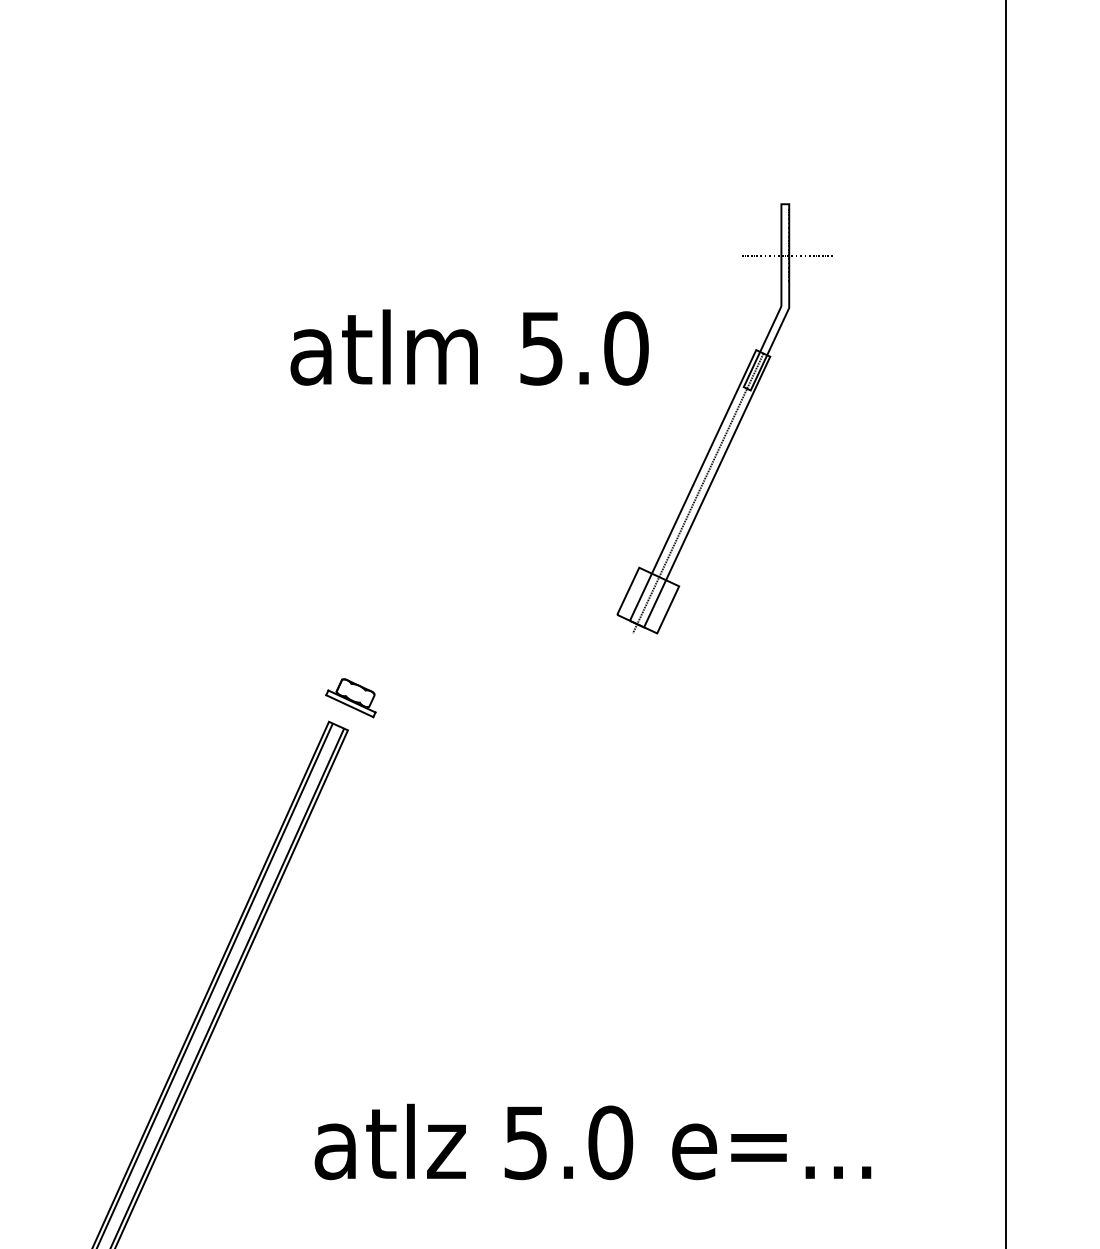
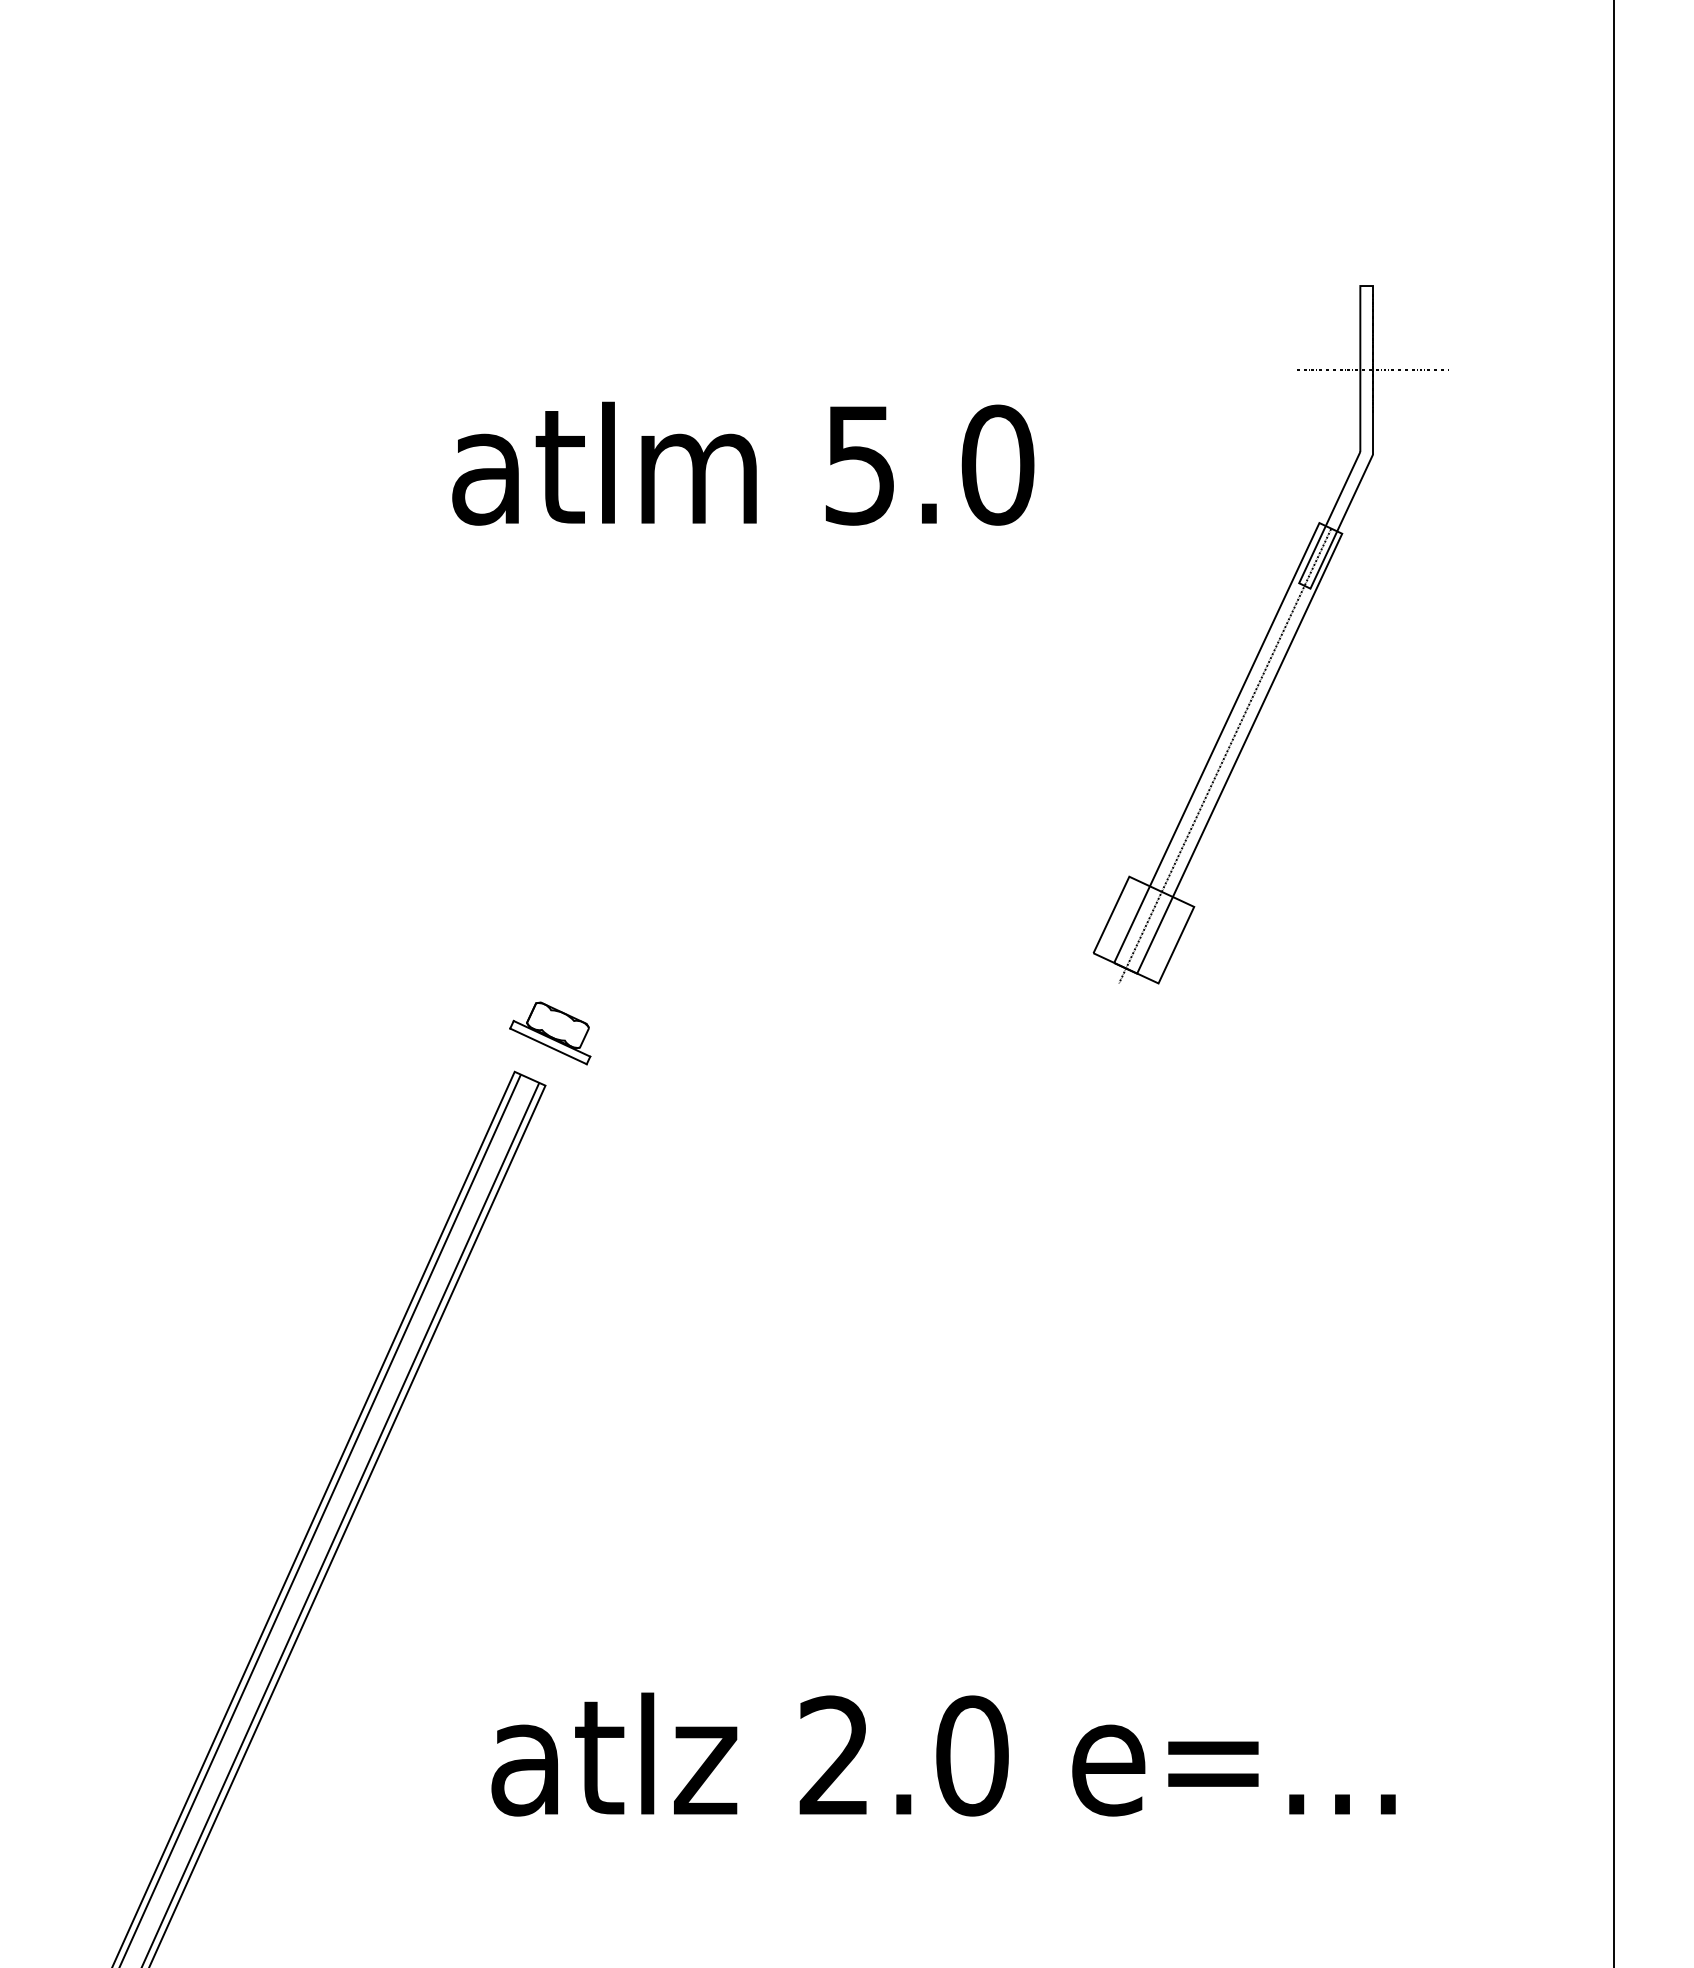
part: (724, 418) -> (1267, 634), moved
text: (525, 1142) -> (833, 1755), 5.0 -> 2.0

